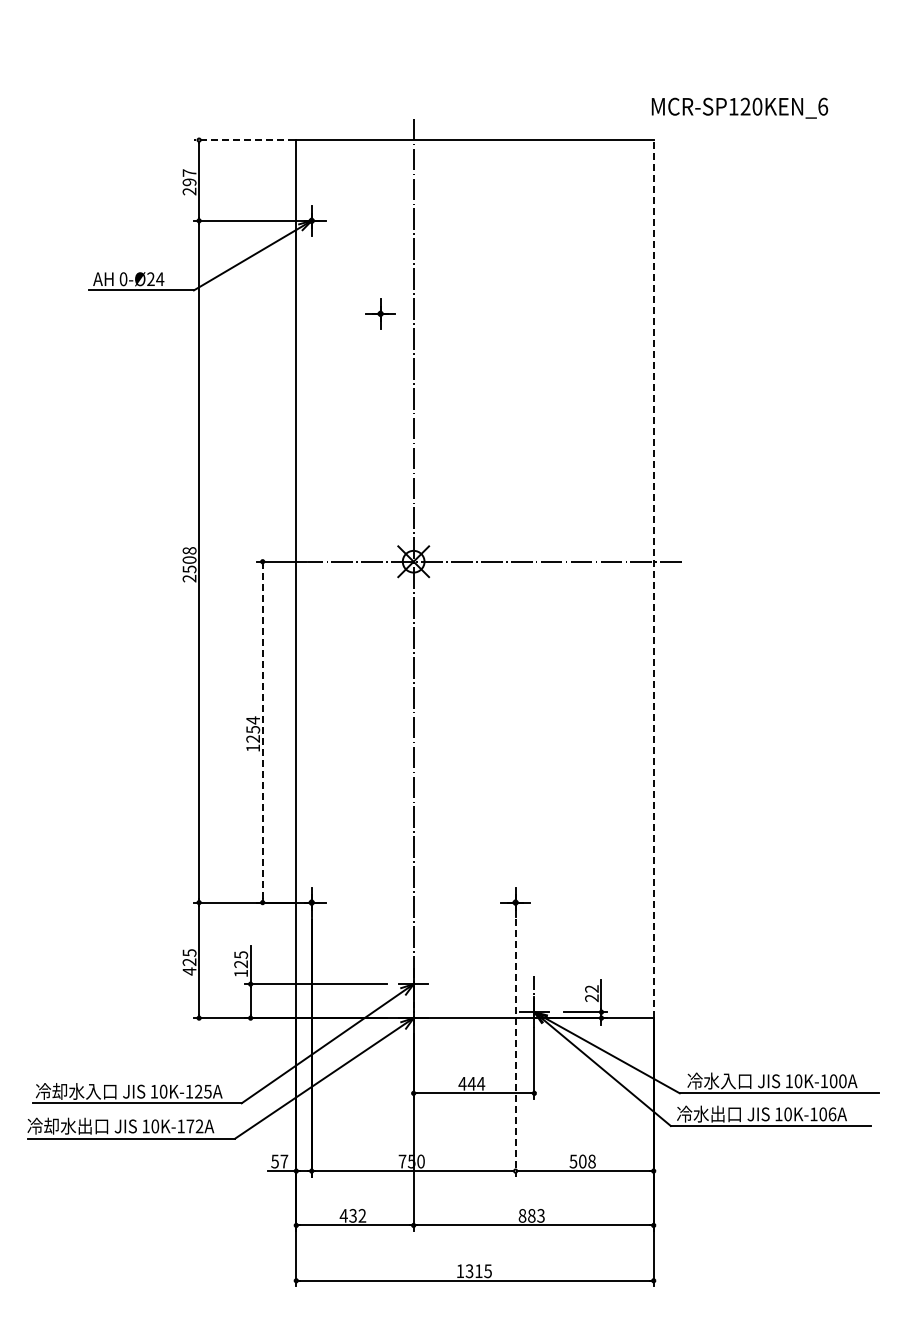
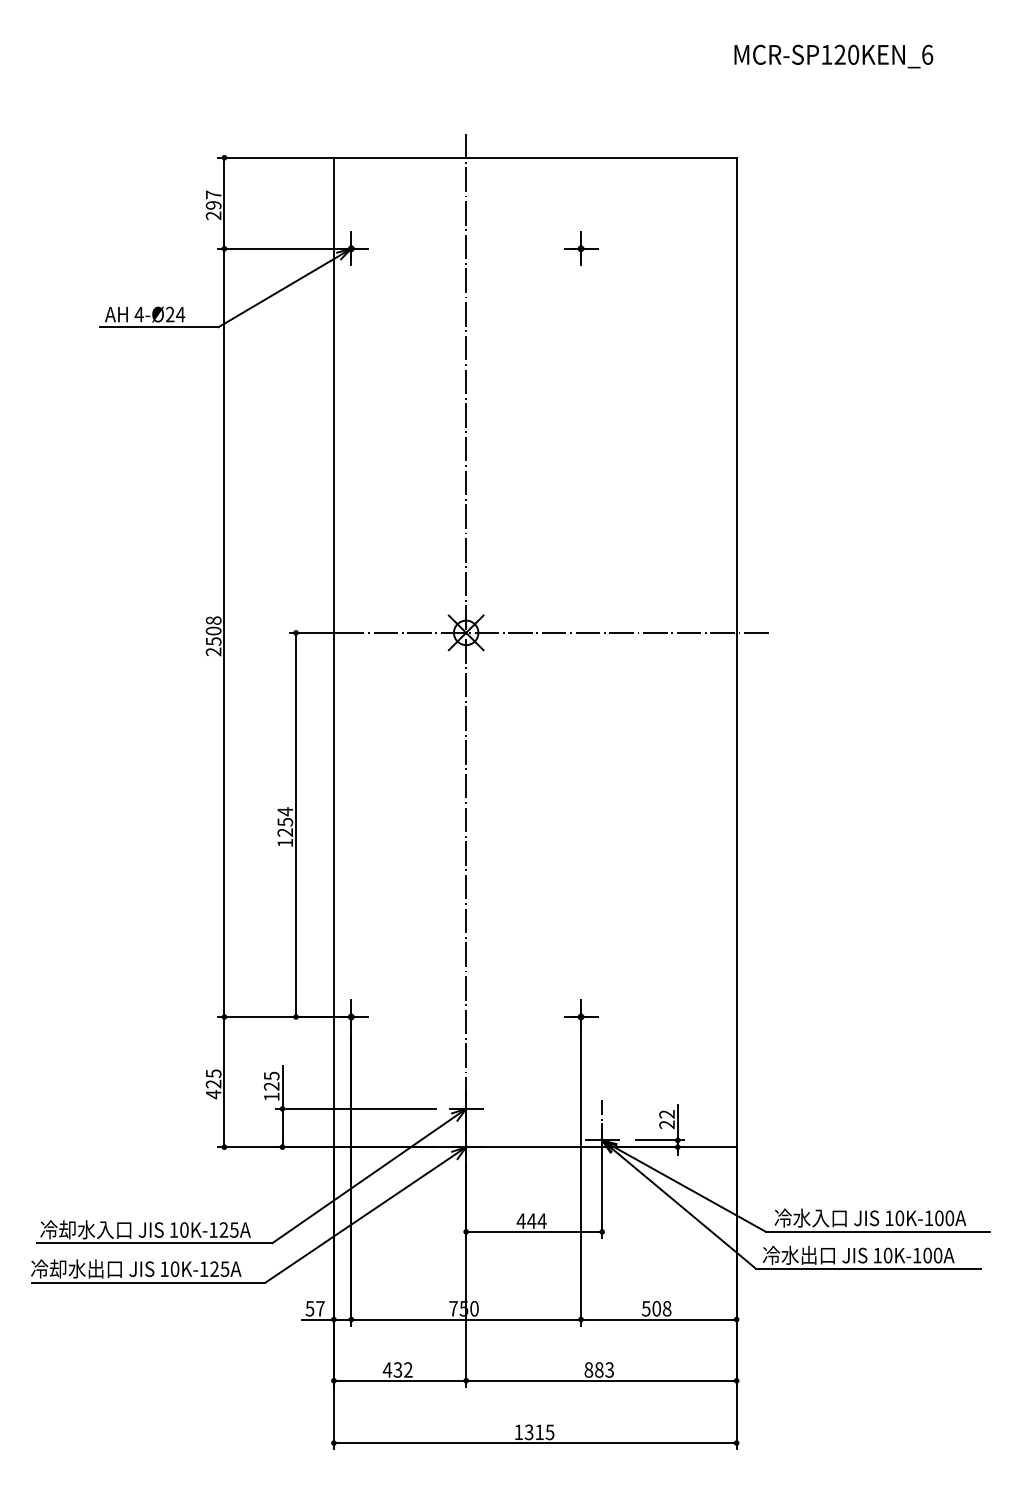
text: (739, 107) -> (833, 55), moved
line: (244, 140) -> (275, 158), dashed -> solid
text: (123, 279) -> (139, 314), 0-Ø24 -> 4-Ø24
part: (380, 313) -> (580, 248), moved
line: (653, 578) -> (736, 651), dashed -> solid
line: (262, 731) -> (295, 824), dashed -> solid
line: (515, 1047) -> (580, 1180), dashed -> solid
text: (832, 1114) -> (938, 1255), 10K-106A -> 10K-100A
text: (194, 1126) -> (219, 1269), 10K-172A -> 10K-125A

